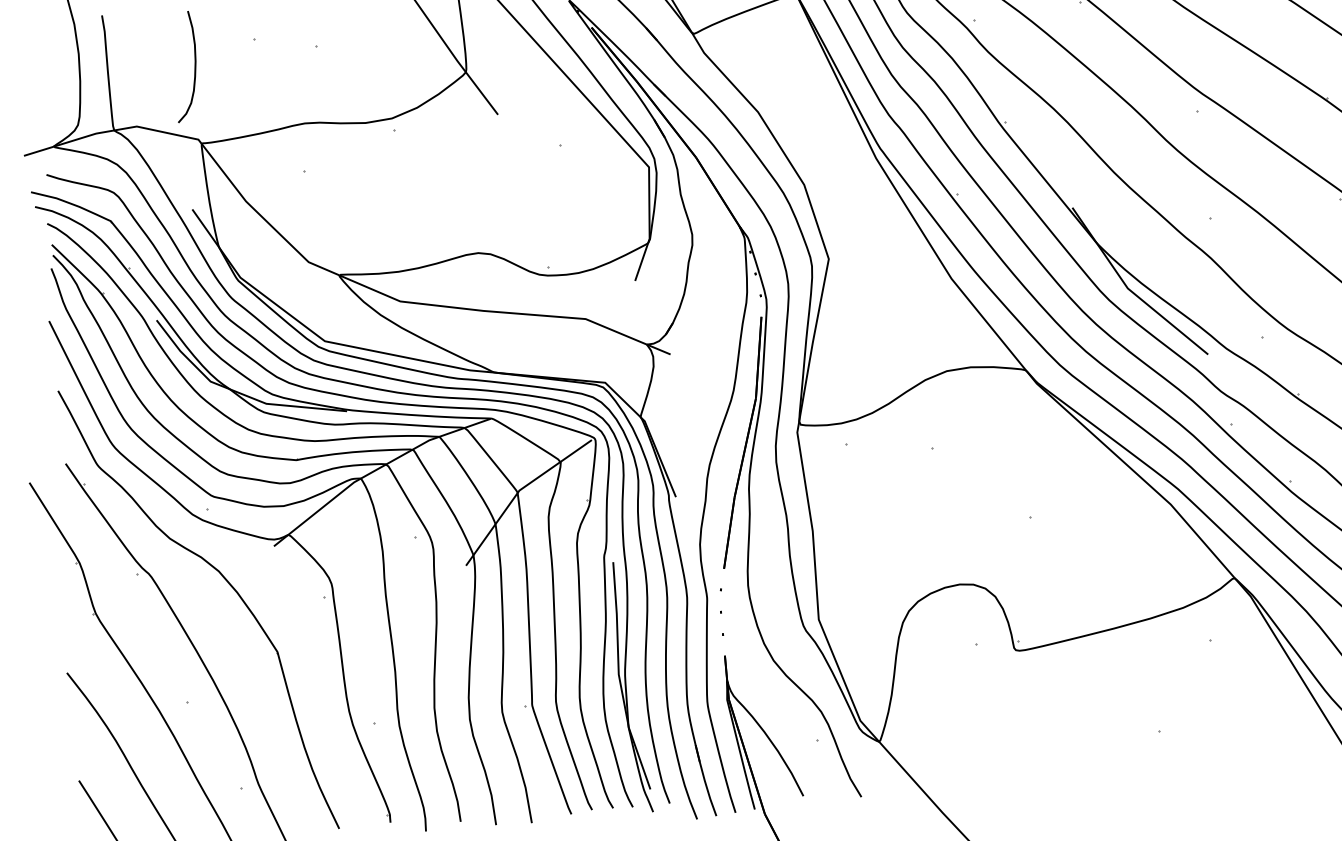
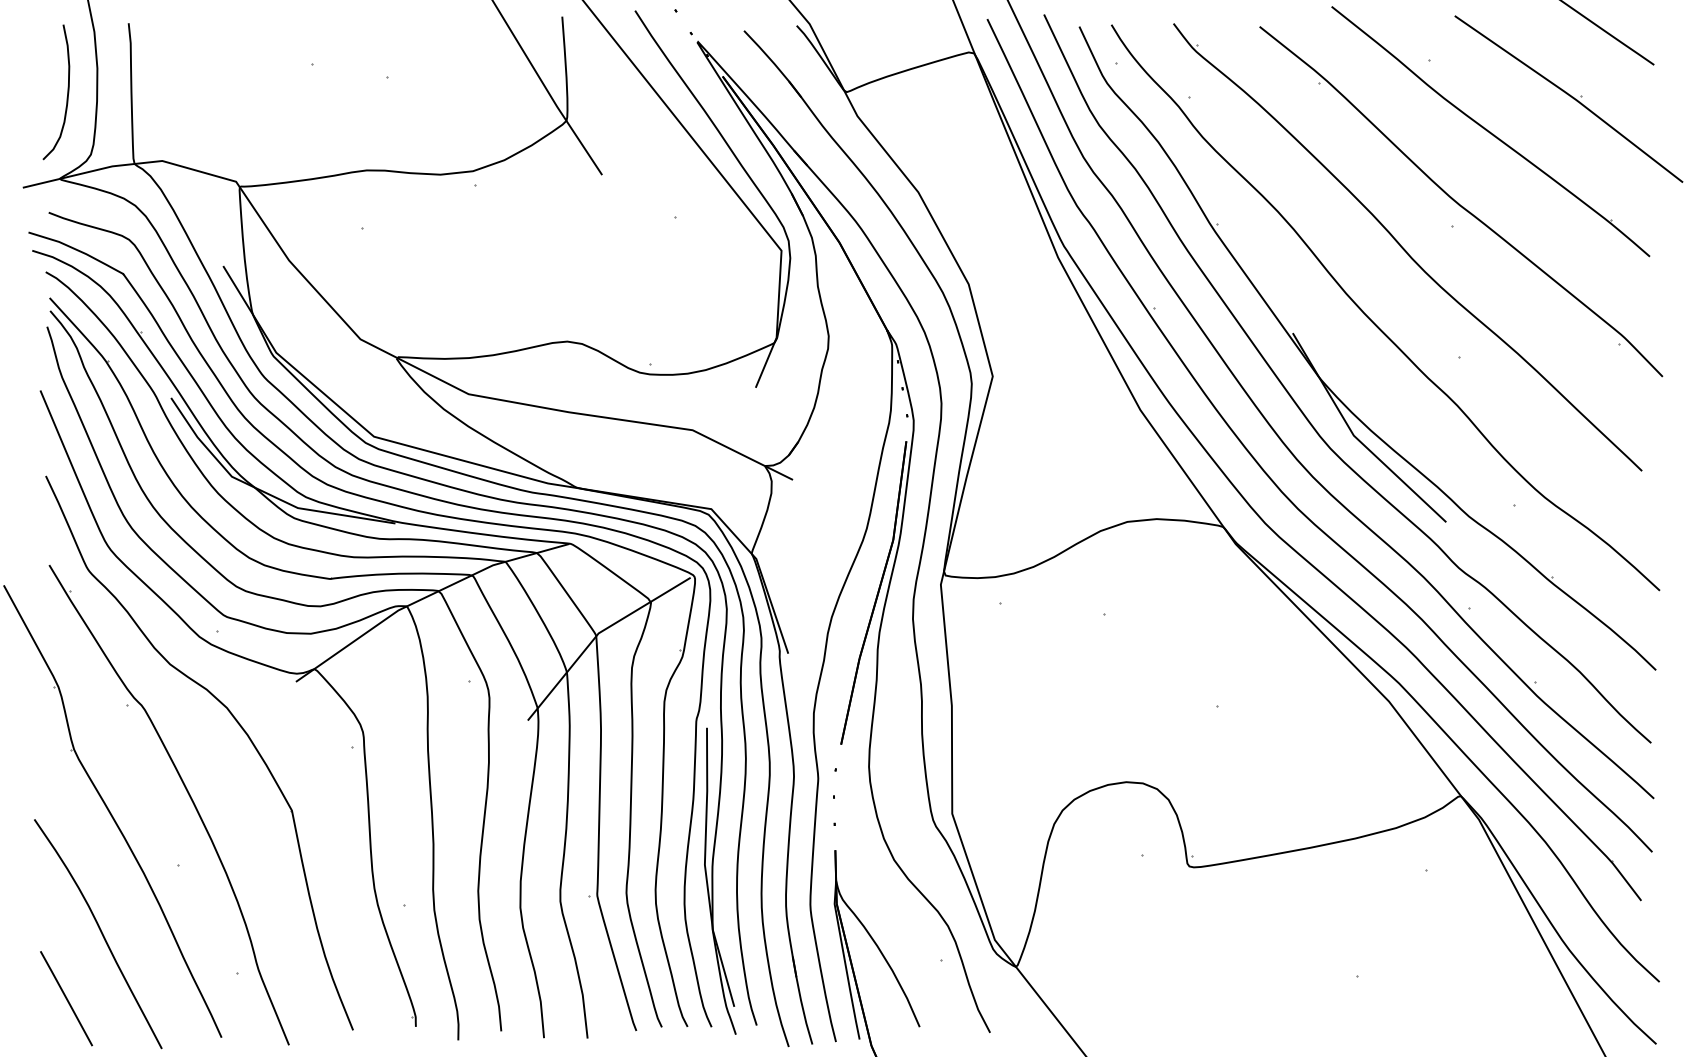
curve: (194, 66) -> (67, 92), moved

